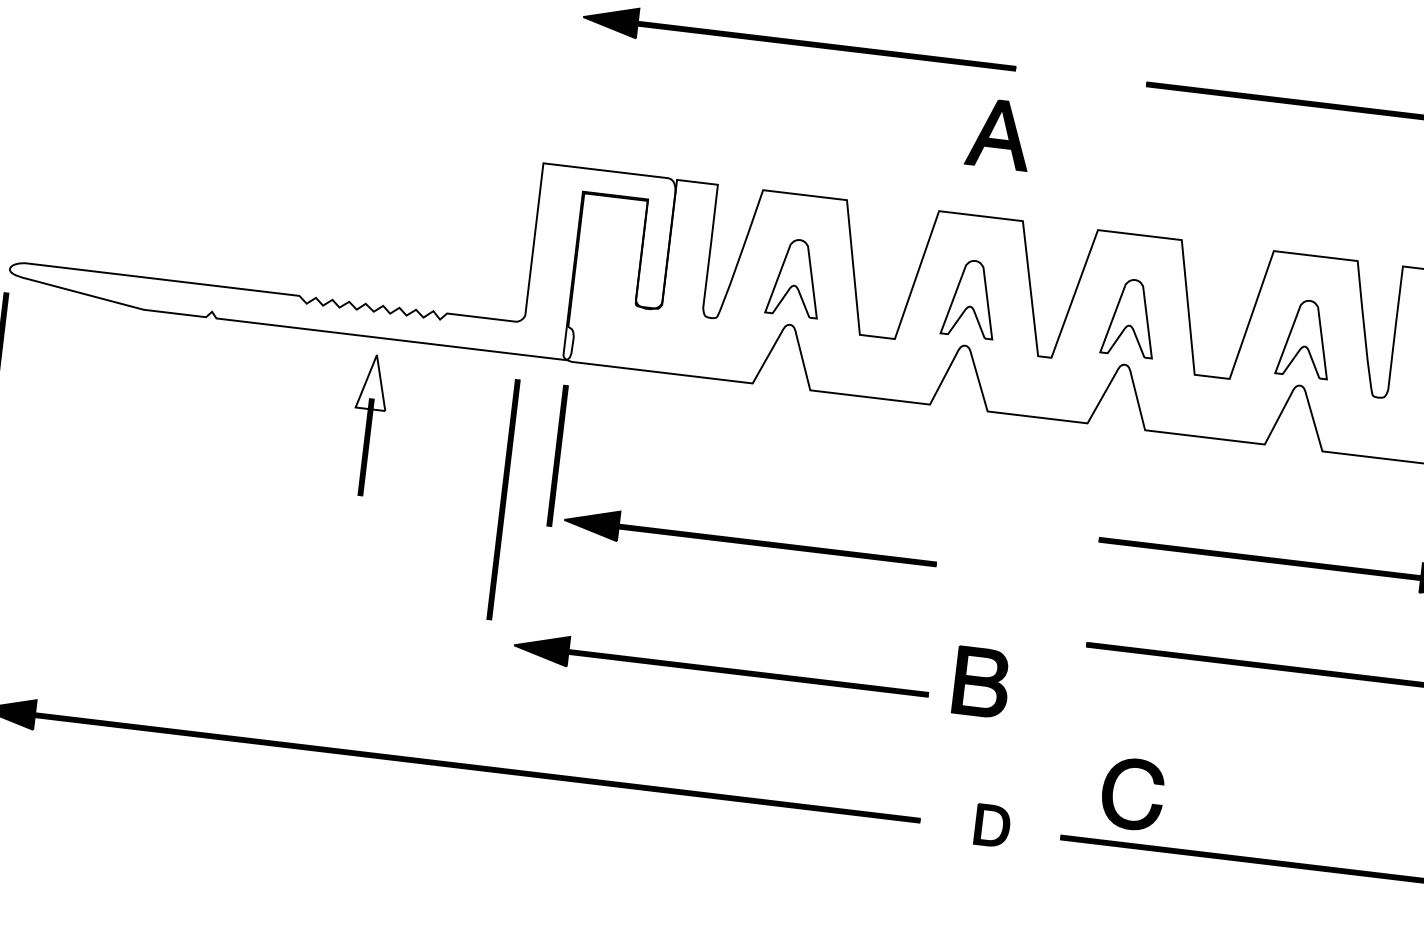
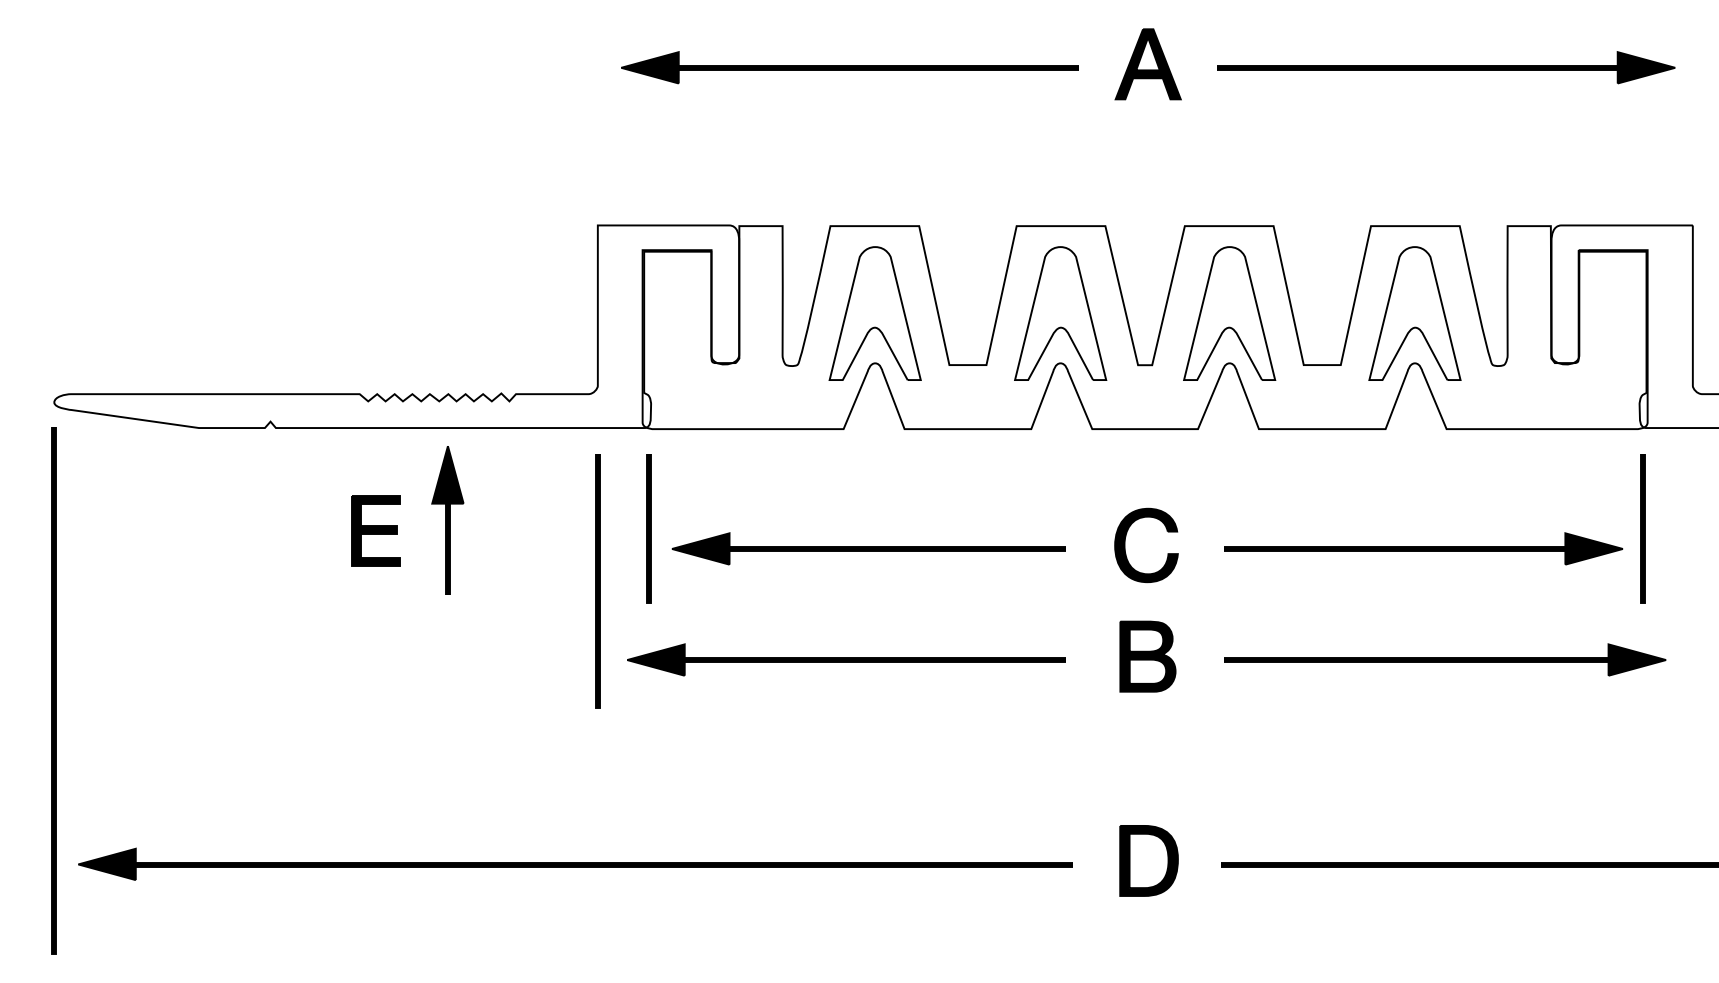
part: (998, 134) -> (1147, 64), moved
part: (794, 277) -> (874, 313), size x1.67
part: (970, 298) -> (1060, 313), size x1.67
part: (1130, 317) -> (1229, 313), size x1.67
part: (1305, 338) -> (1414, 313), size x1.67
fill: (373, 381) -> (447, 474), added
part: (299, 426) -> (375, 530), added
part: (750, 541) -> (868, 548), moved
part: (721, 669) -> (846, 659), moved
part: (981, 682) -> (1147, 656), moved
part: (1113, 791) -> (1125, 545), moved
part: (992, 825) -> (1148, 860), size x1.67

